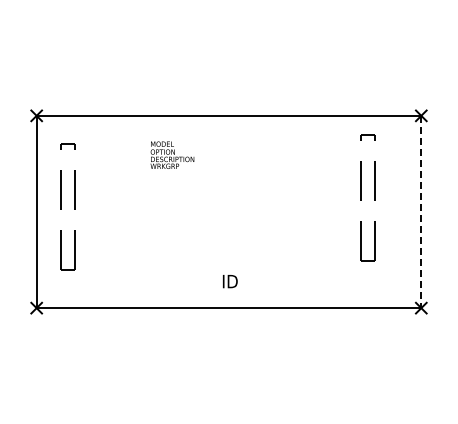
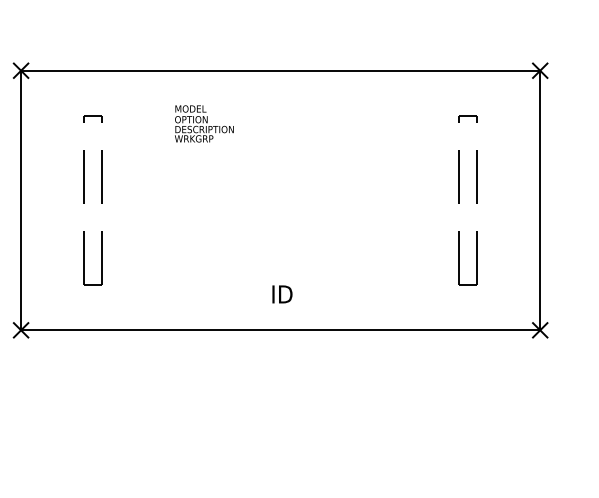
part: (367, 197) -> (467, 199), moved
part: (67, 206) -> (92, 199), moved
line: (421, 212) -> (540, 201), dashed -> solid

